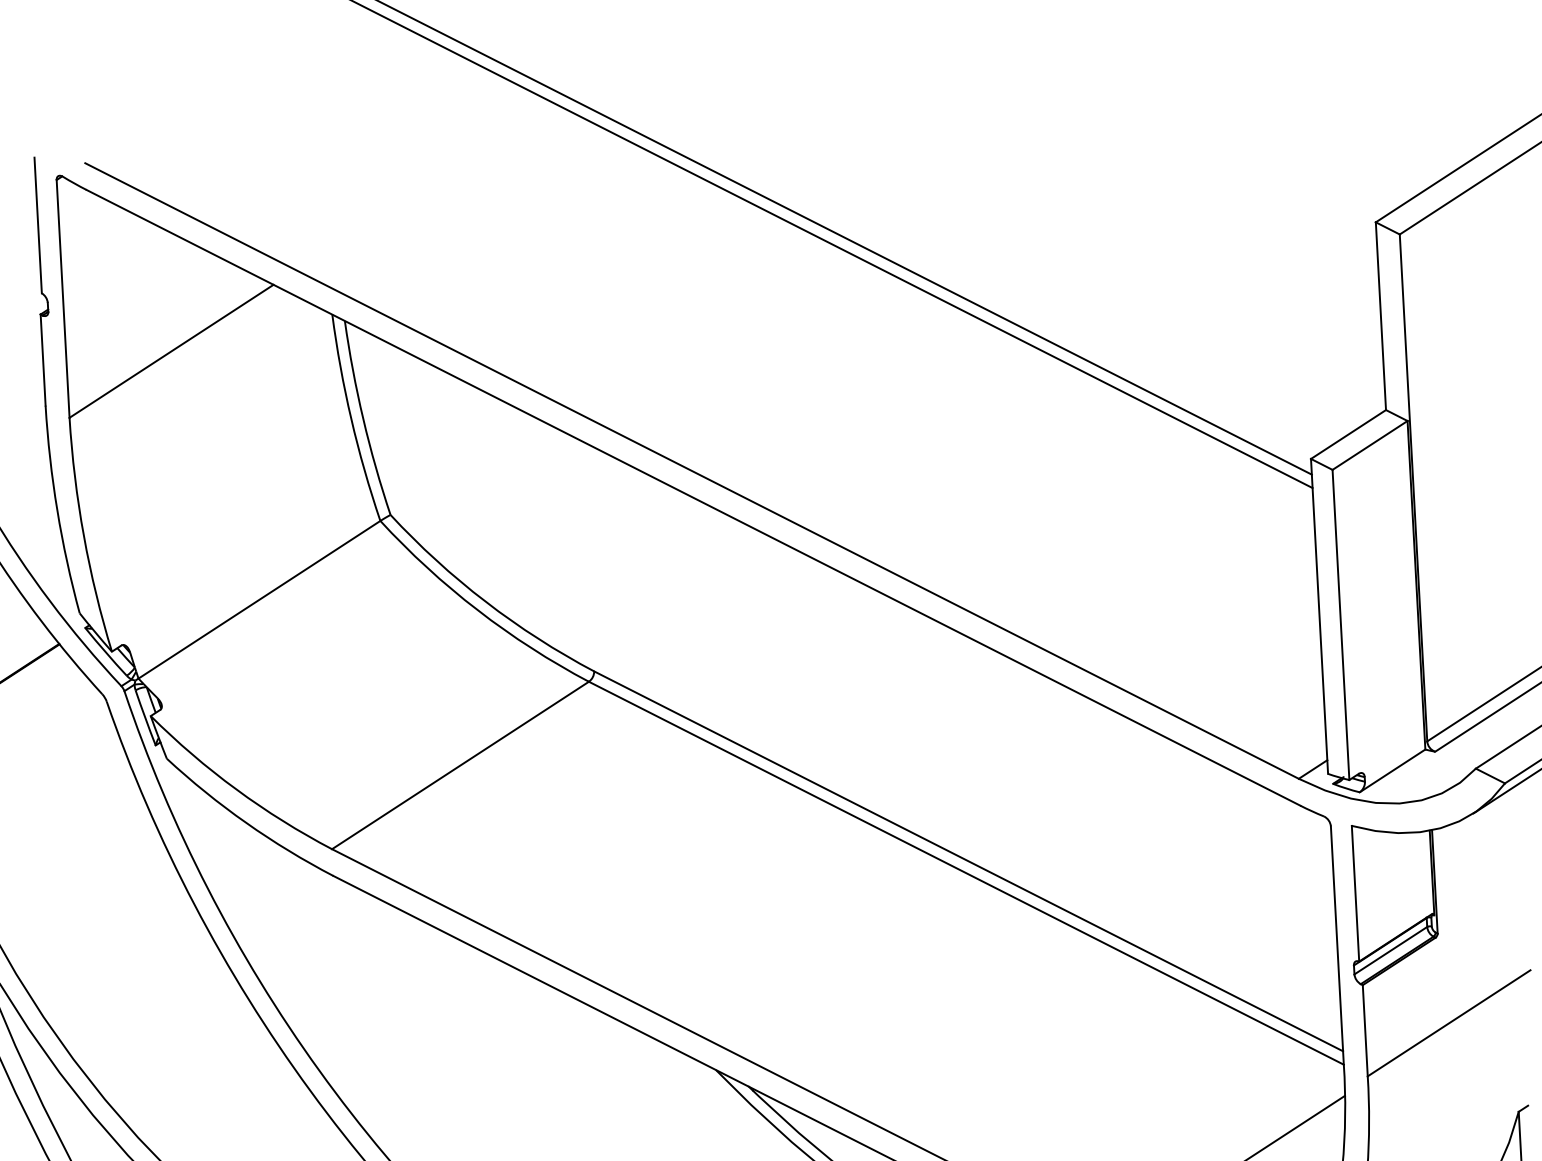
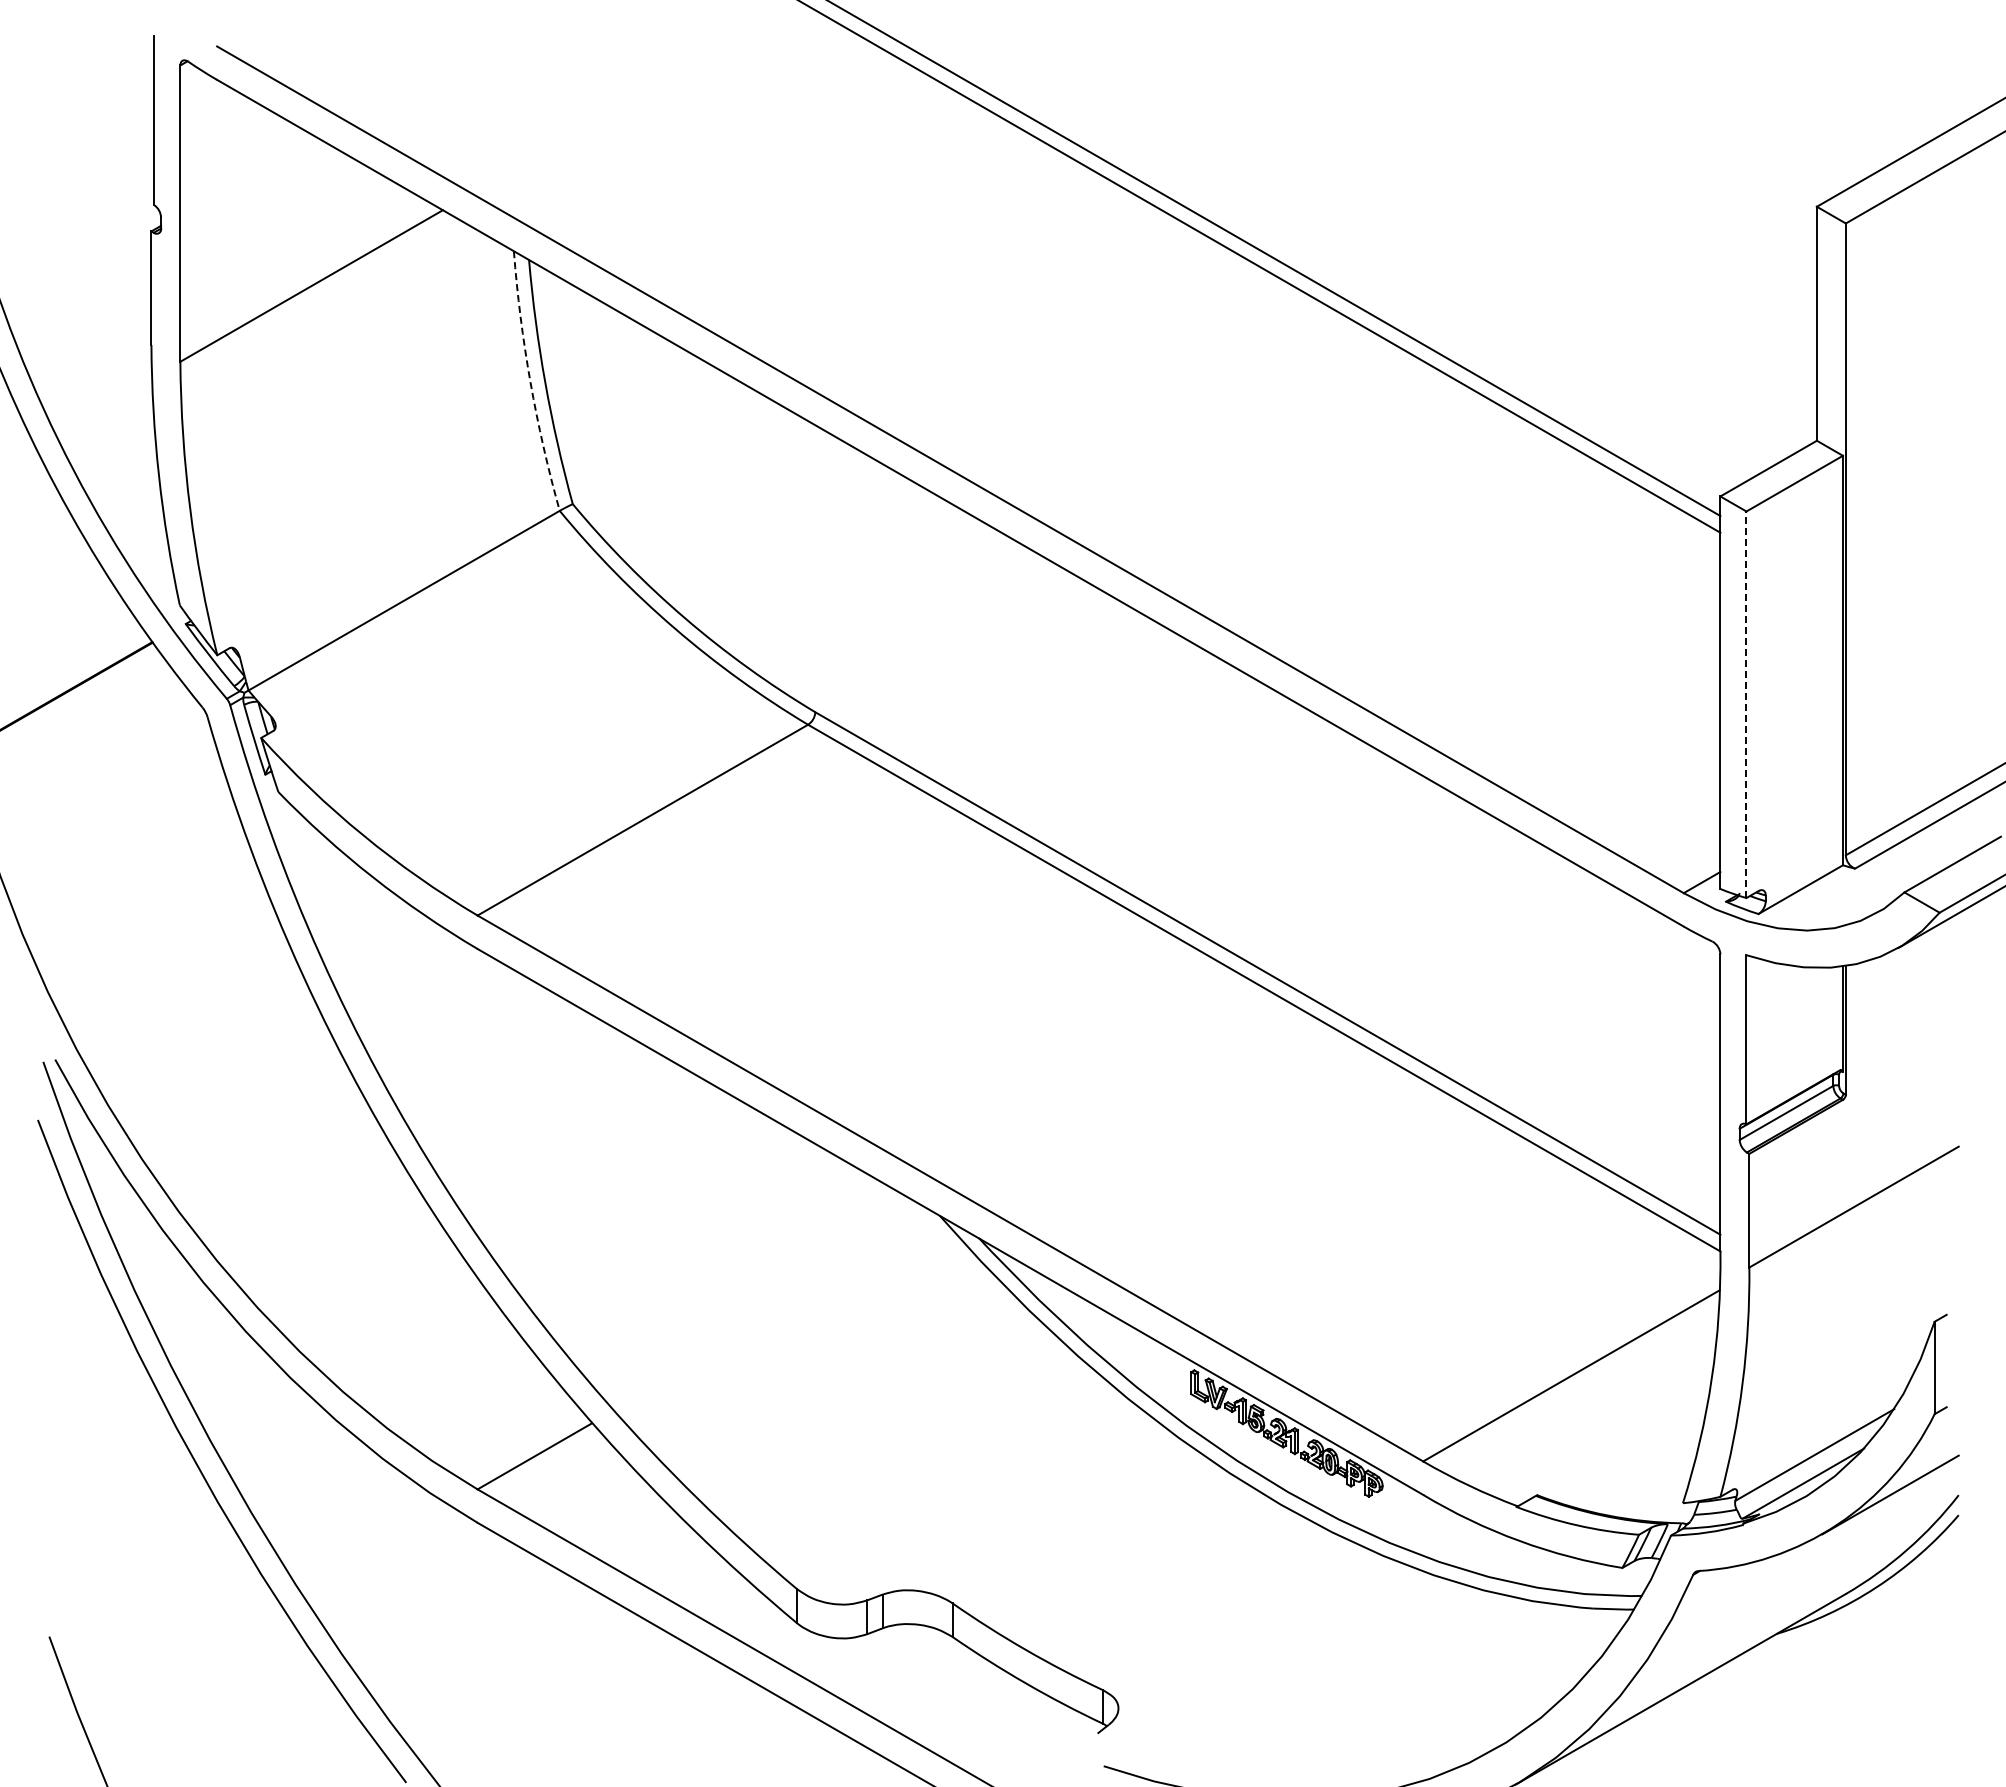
arc: (351, 419) -> (530, 382), solid -> dashed
line: (1340, 624) -> (1746, 704), solid -> dashed

